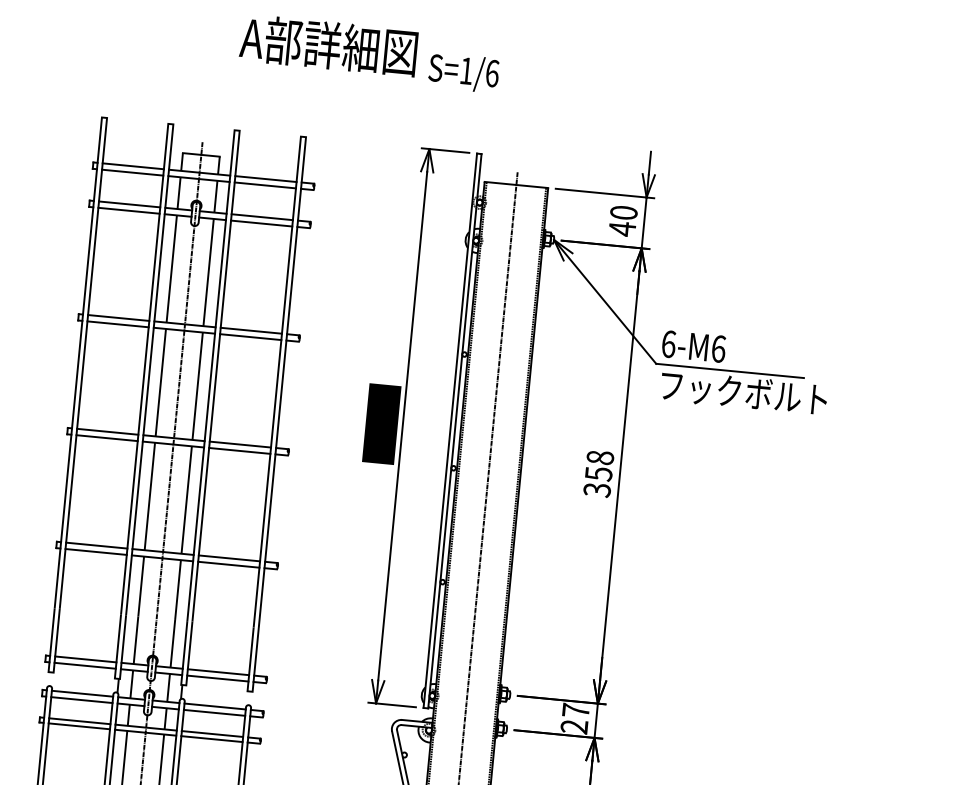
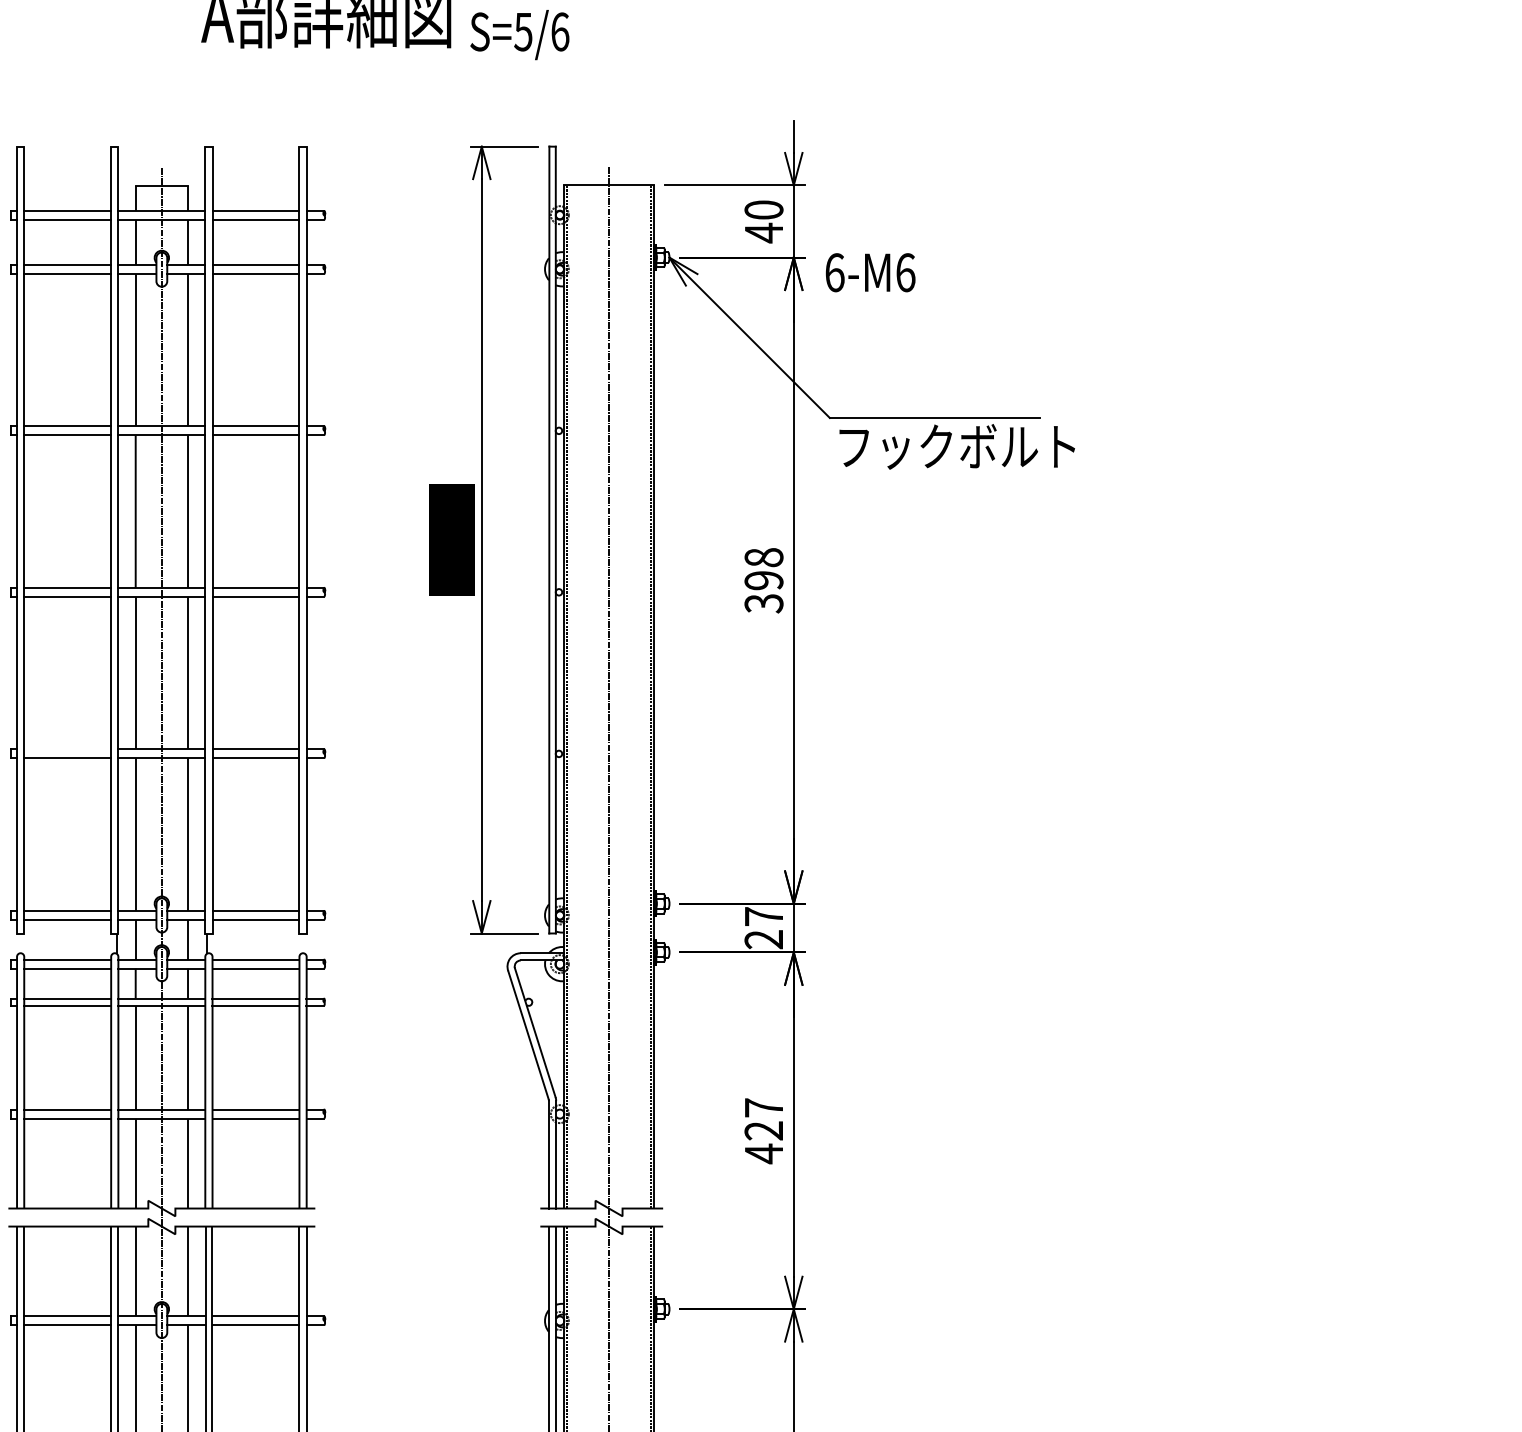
text: (466, 71) -> (523, 32), S=1/6 -> S=5/6
text: (693, 346) -> (870, 272), moved
text: (598, 473) -> (763, 580), 358 -> 398
line: (96, 545) -> (67, 749), removed

